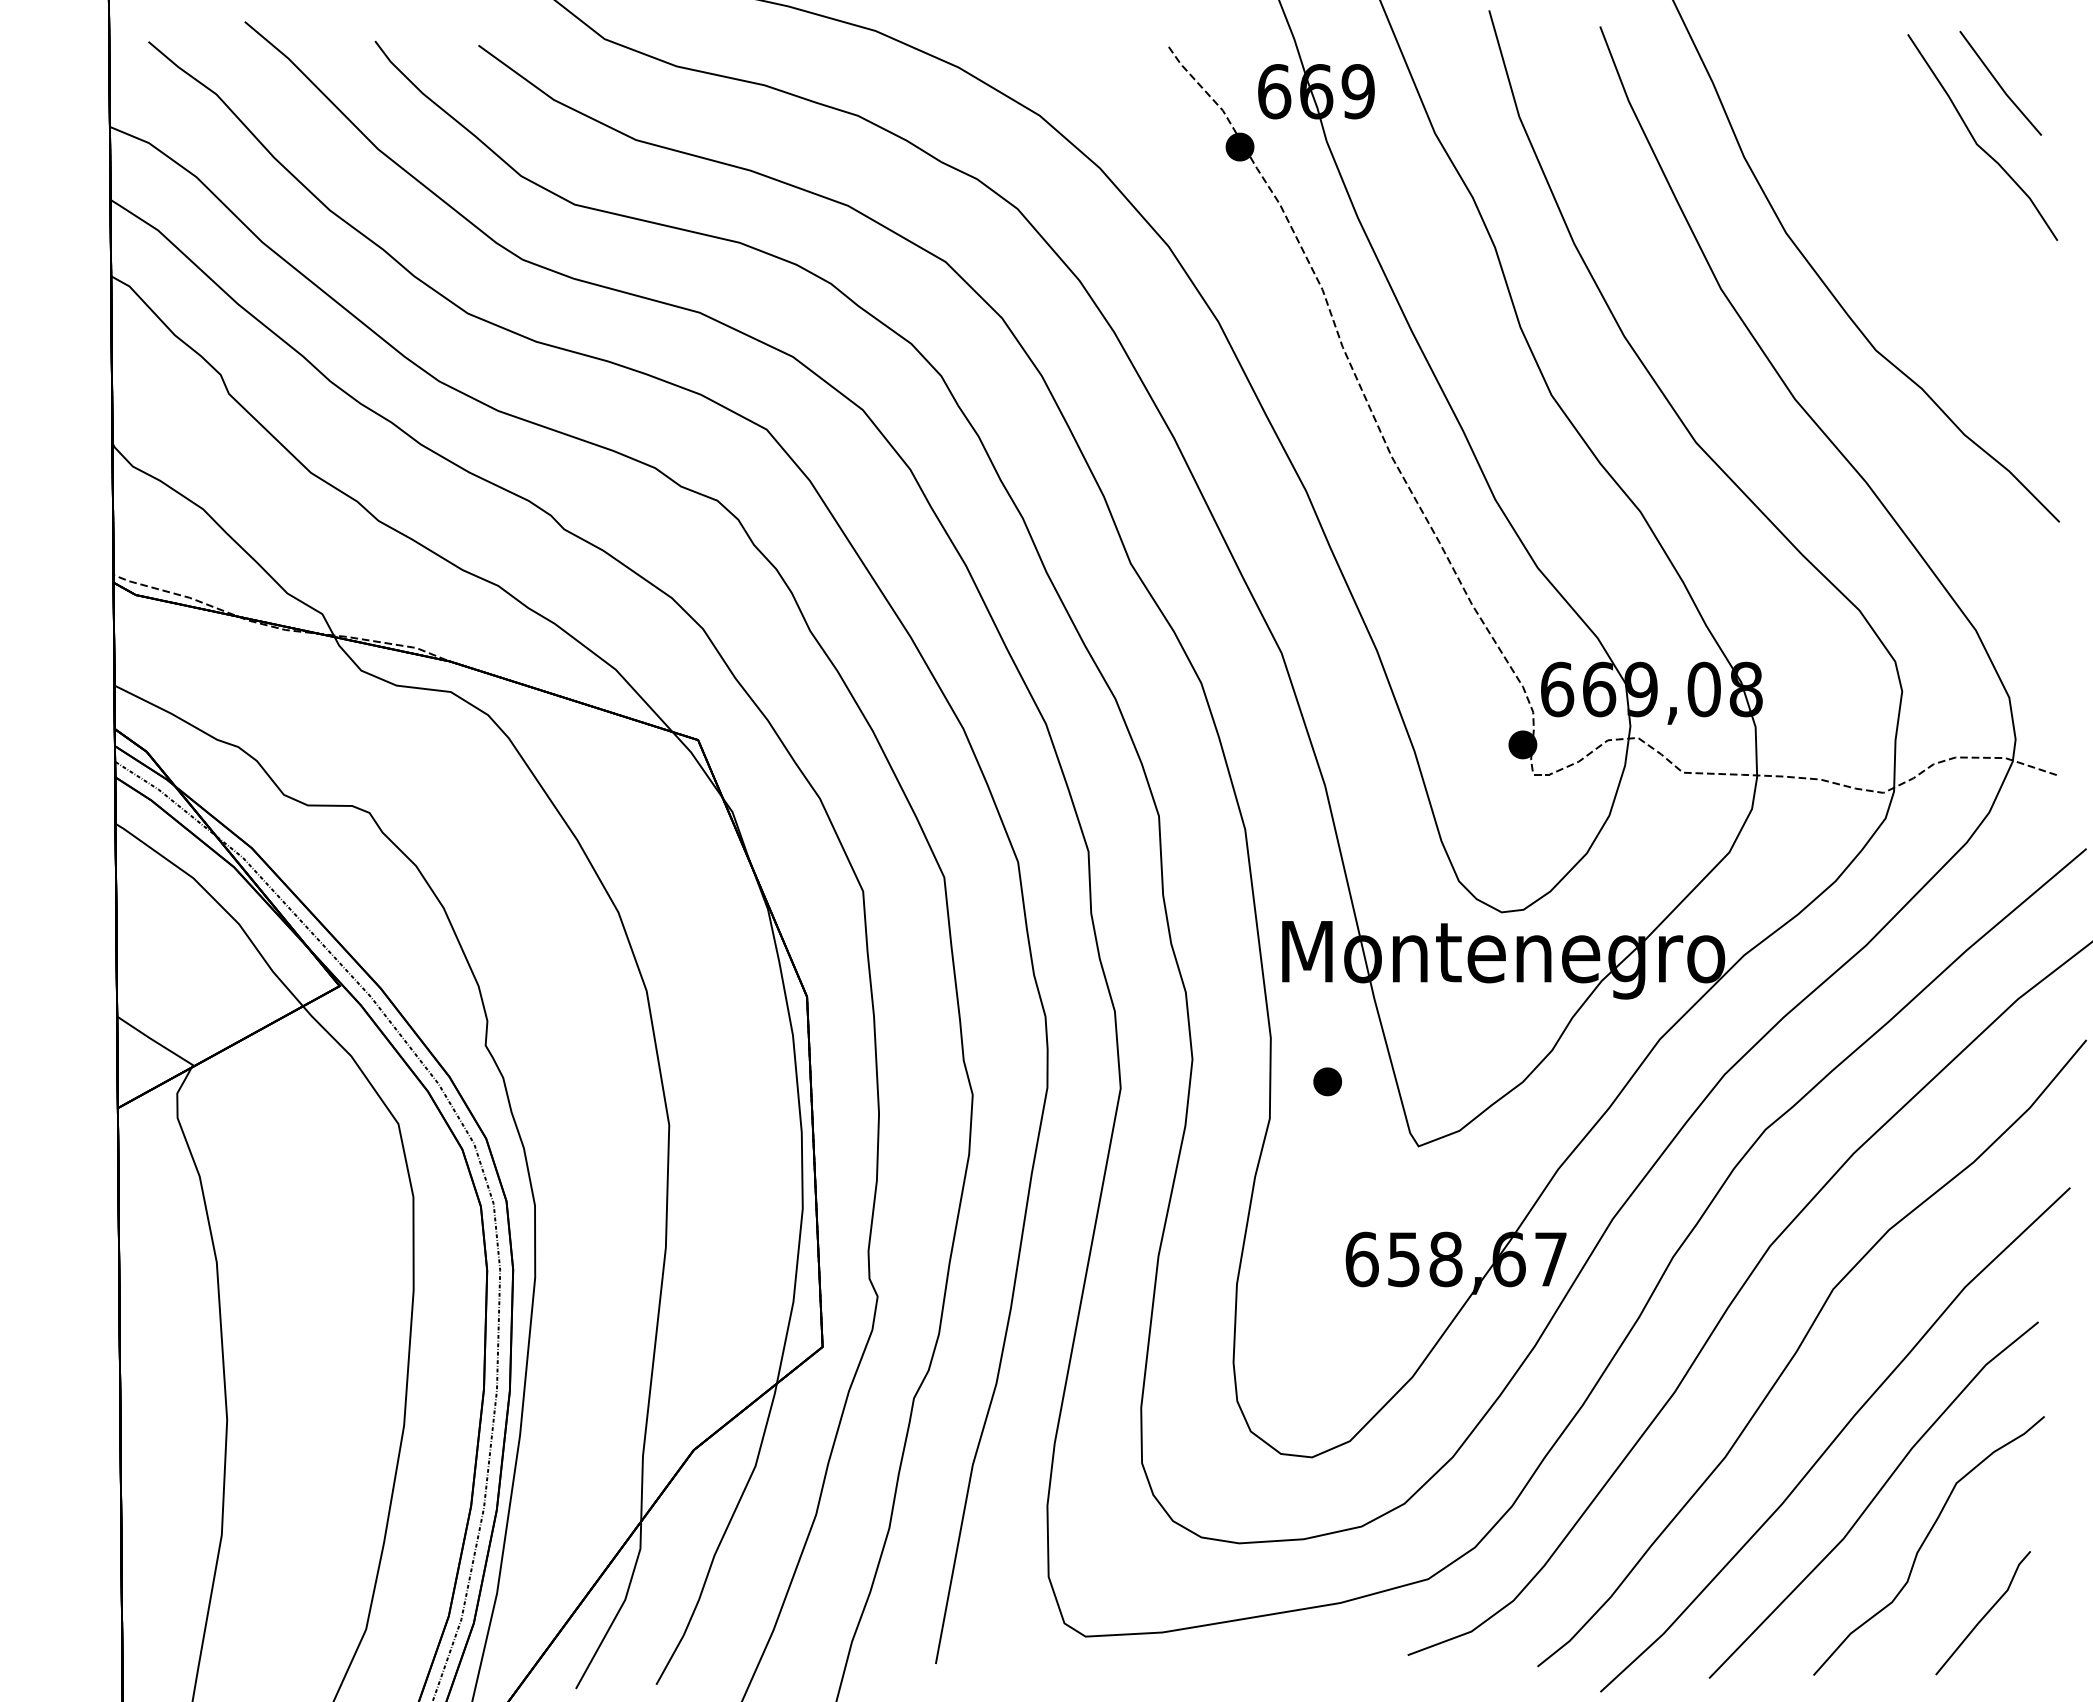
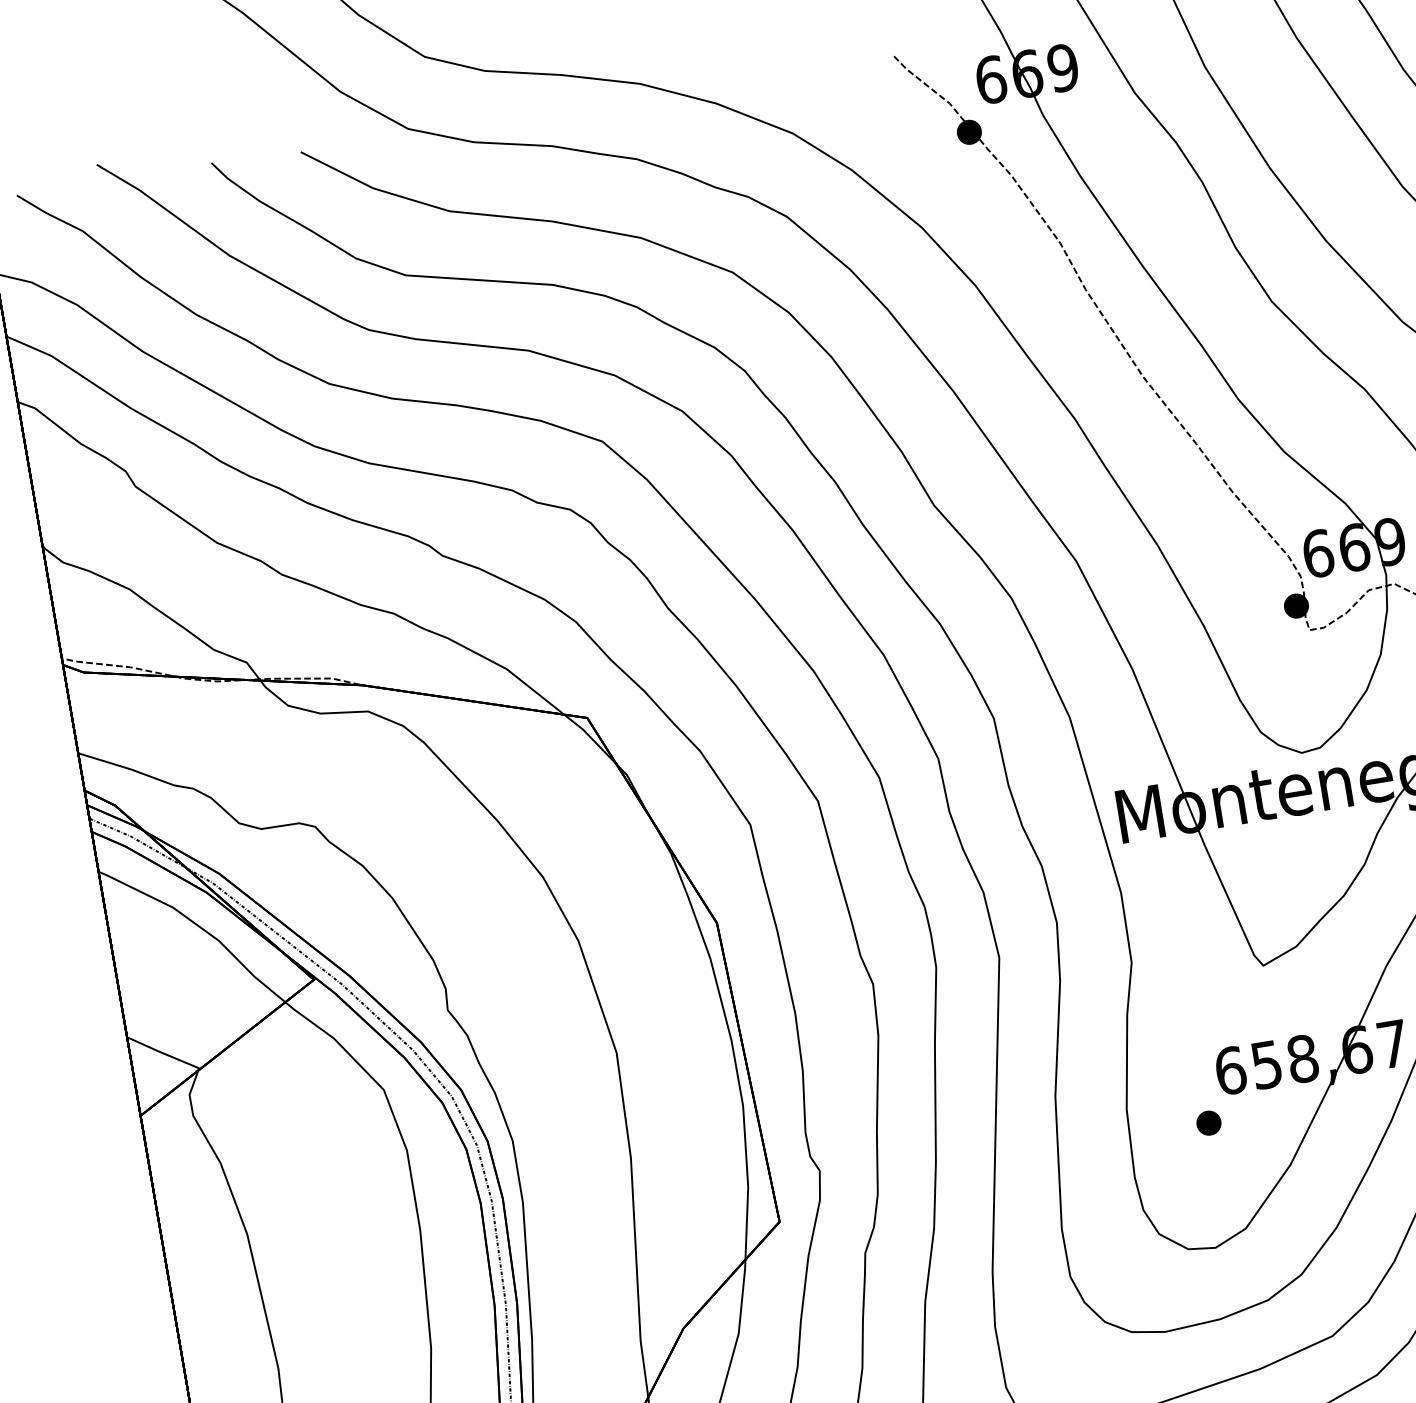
part: (1327, 1081) -> (1208, 1122), moved

